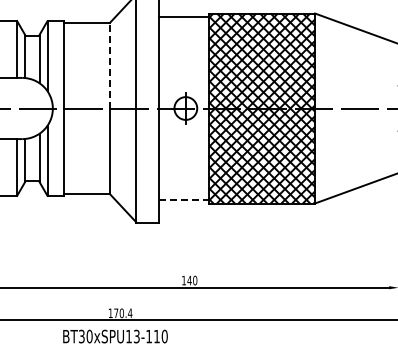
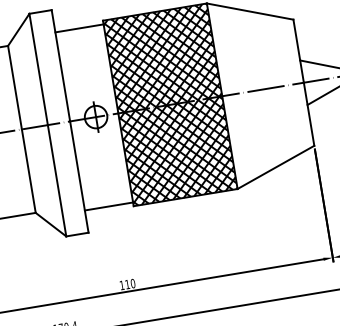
line: (109, 65) -> (14, 87), dashed -> solid
line: (183, 199) -> (108, 206), dashed -> solid
text: (189, 280) -> (127, 284), 140 -> 110

